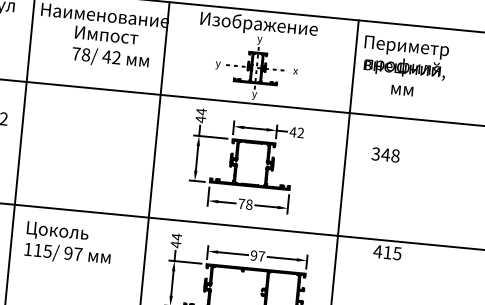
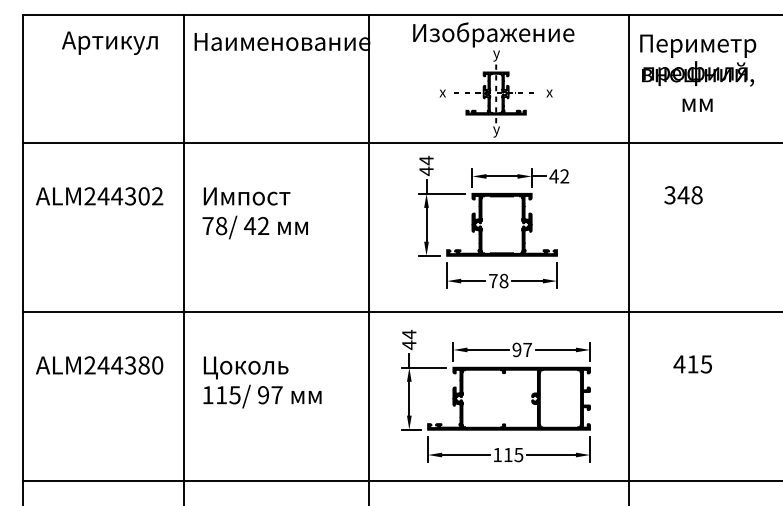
text: (110, 48) -> (254, 213), moved
text: (217, 64) -> (442, 94), y -> x
text: (68, 244) -> (262, 382), moved
text: (387, 252) -> (692, 364), moved

